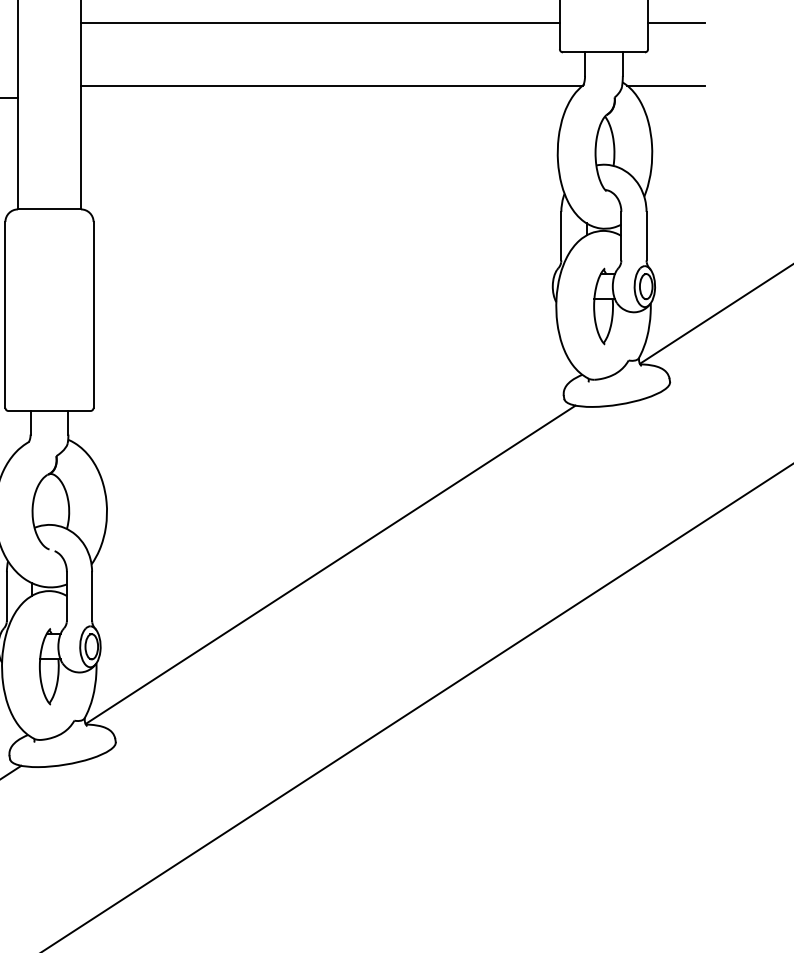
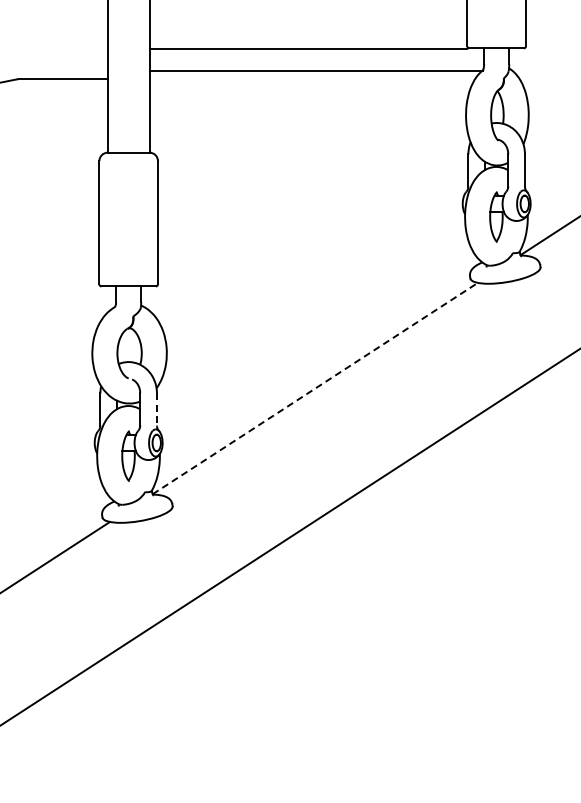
line: (320, 22) -> (308, 48), moved
line: (675, 22) -> (544, 28), removed
line: (665, 85) -> (537, 70), removed
line: (330, 564) -> (315, 388), solid -> dashed
line: (91, 597) -> (156, 410), solid -> dashed

